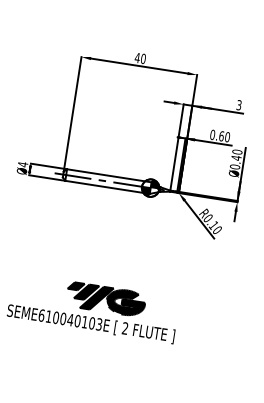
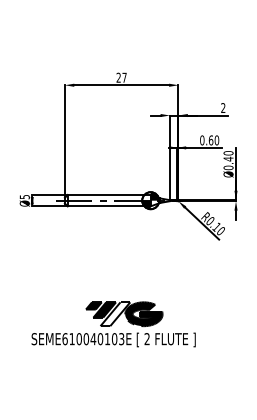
text: (140, 58) -> (121, 77), 40 -> 27
text: (239, 105) -> (223, 108), 3 -> 2
text: (22, 163) -> (24, 196), Ø4 -> Ø5
fill: (96, 298) -> (115, 314), removed

